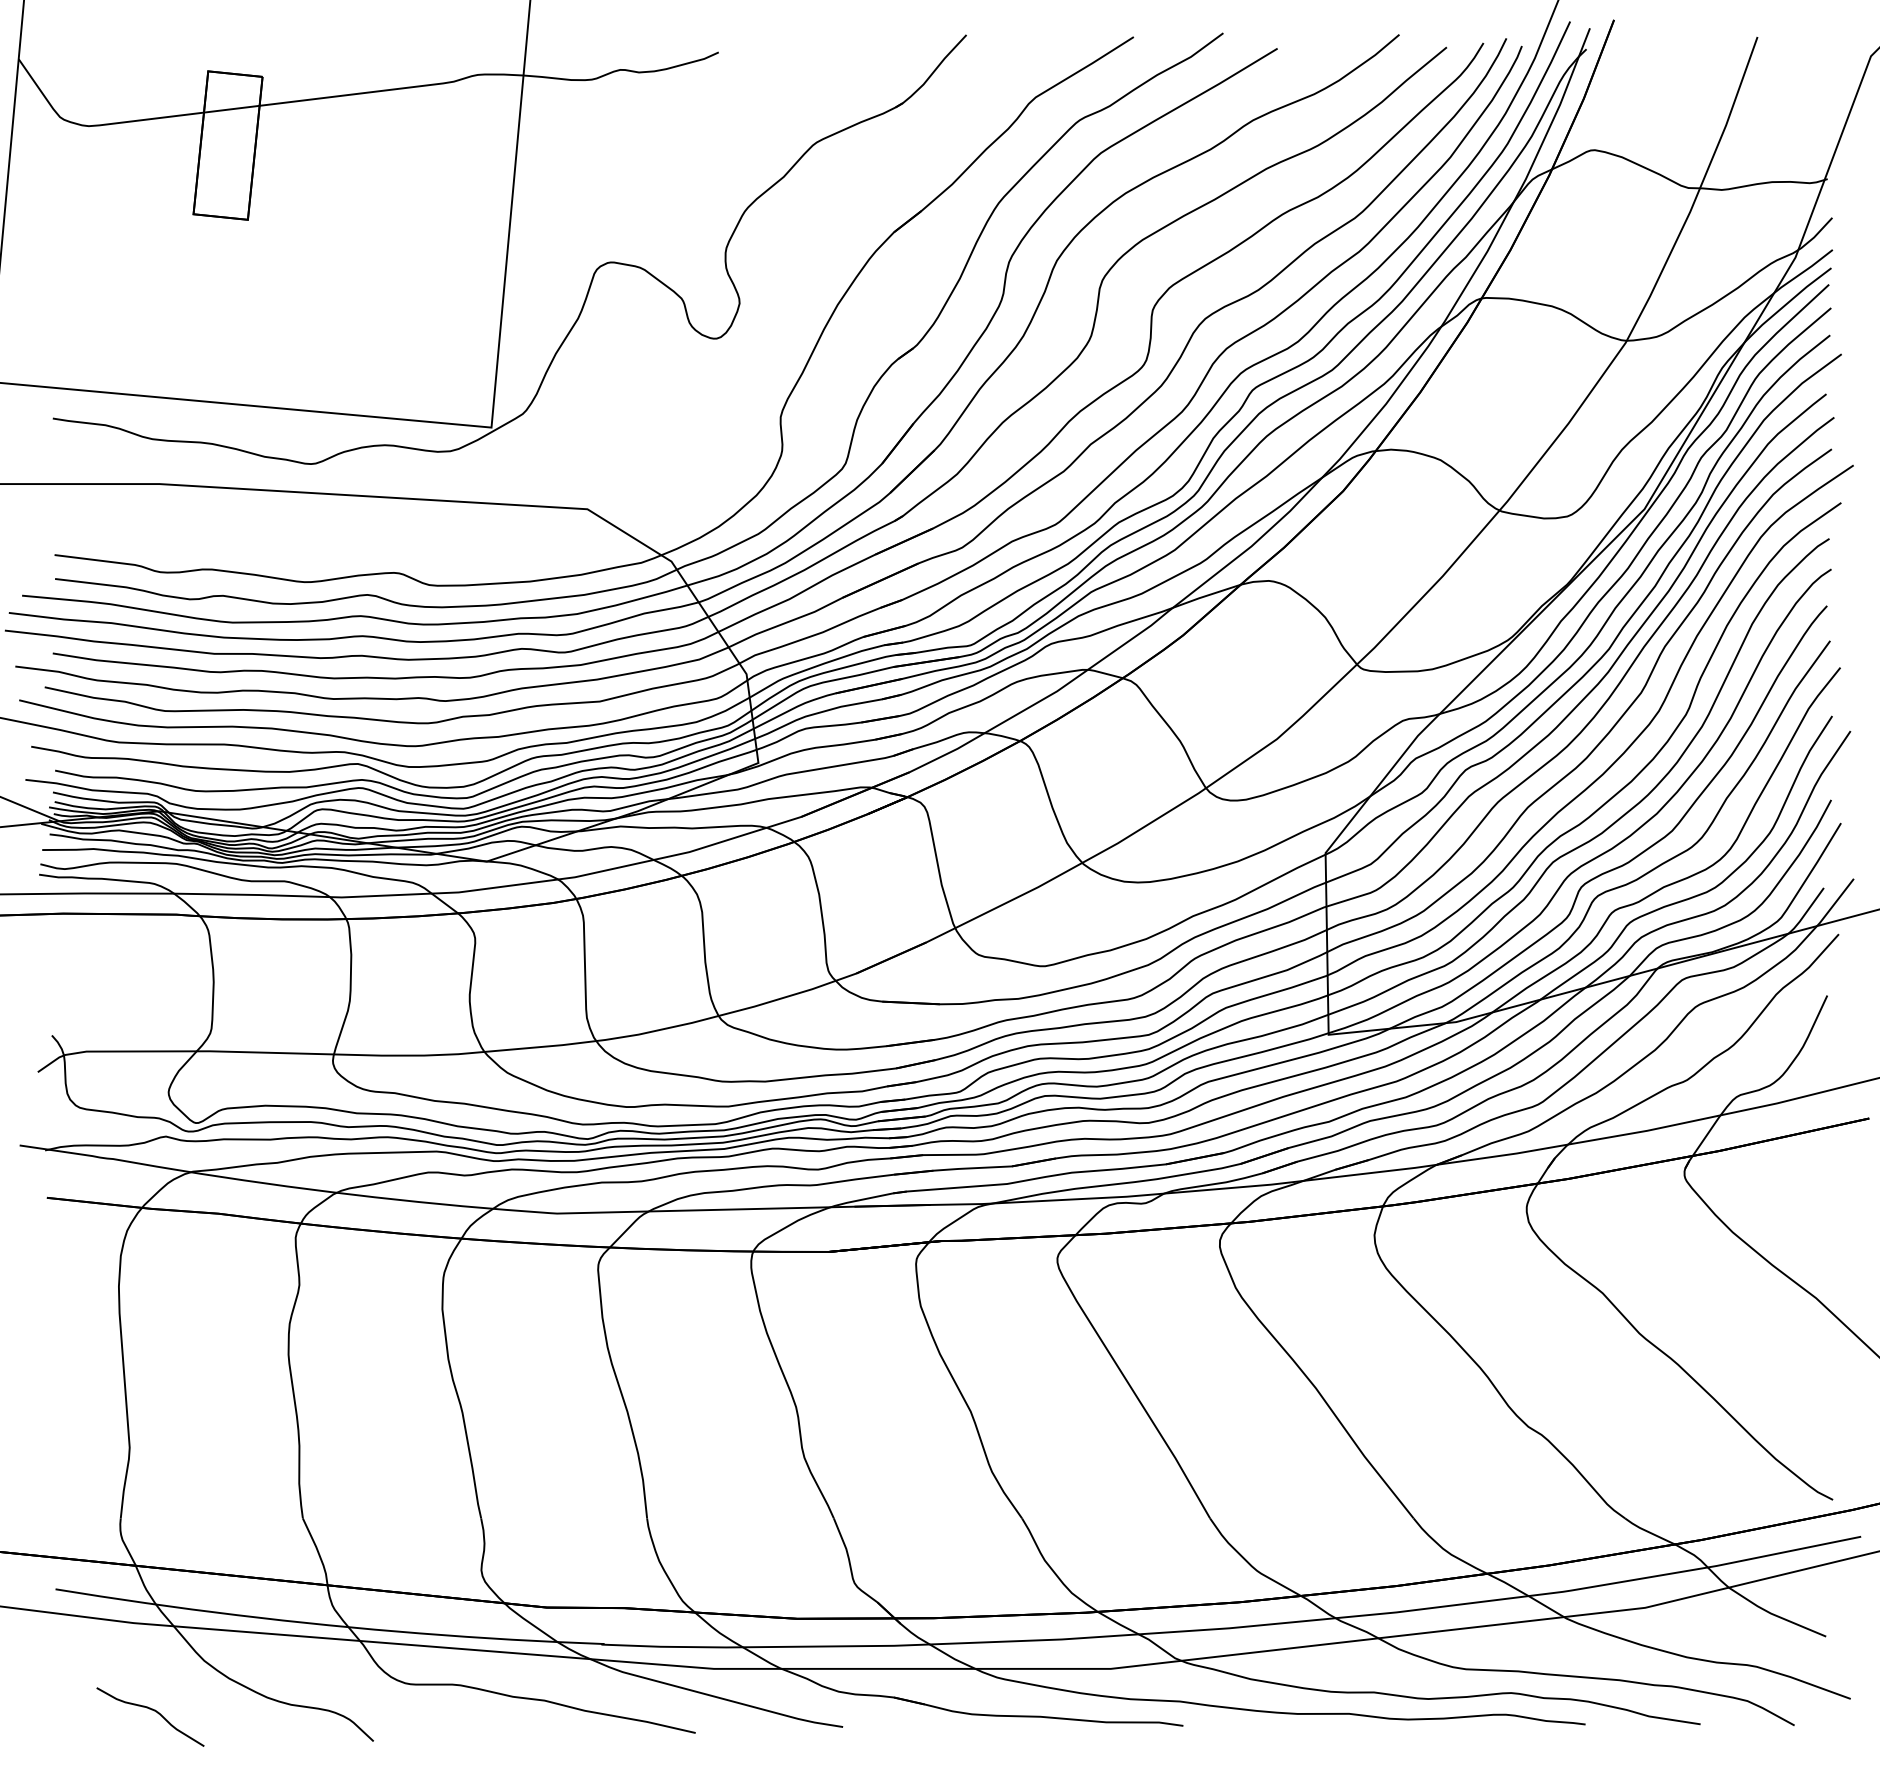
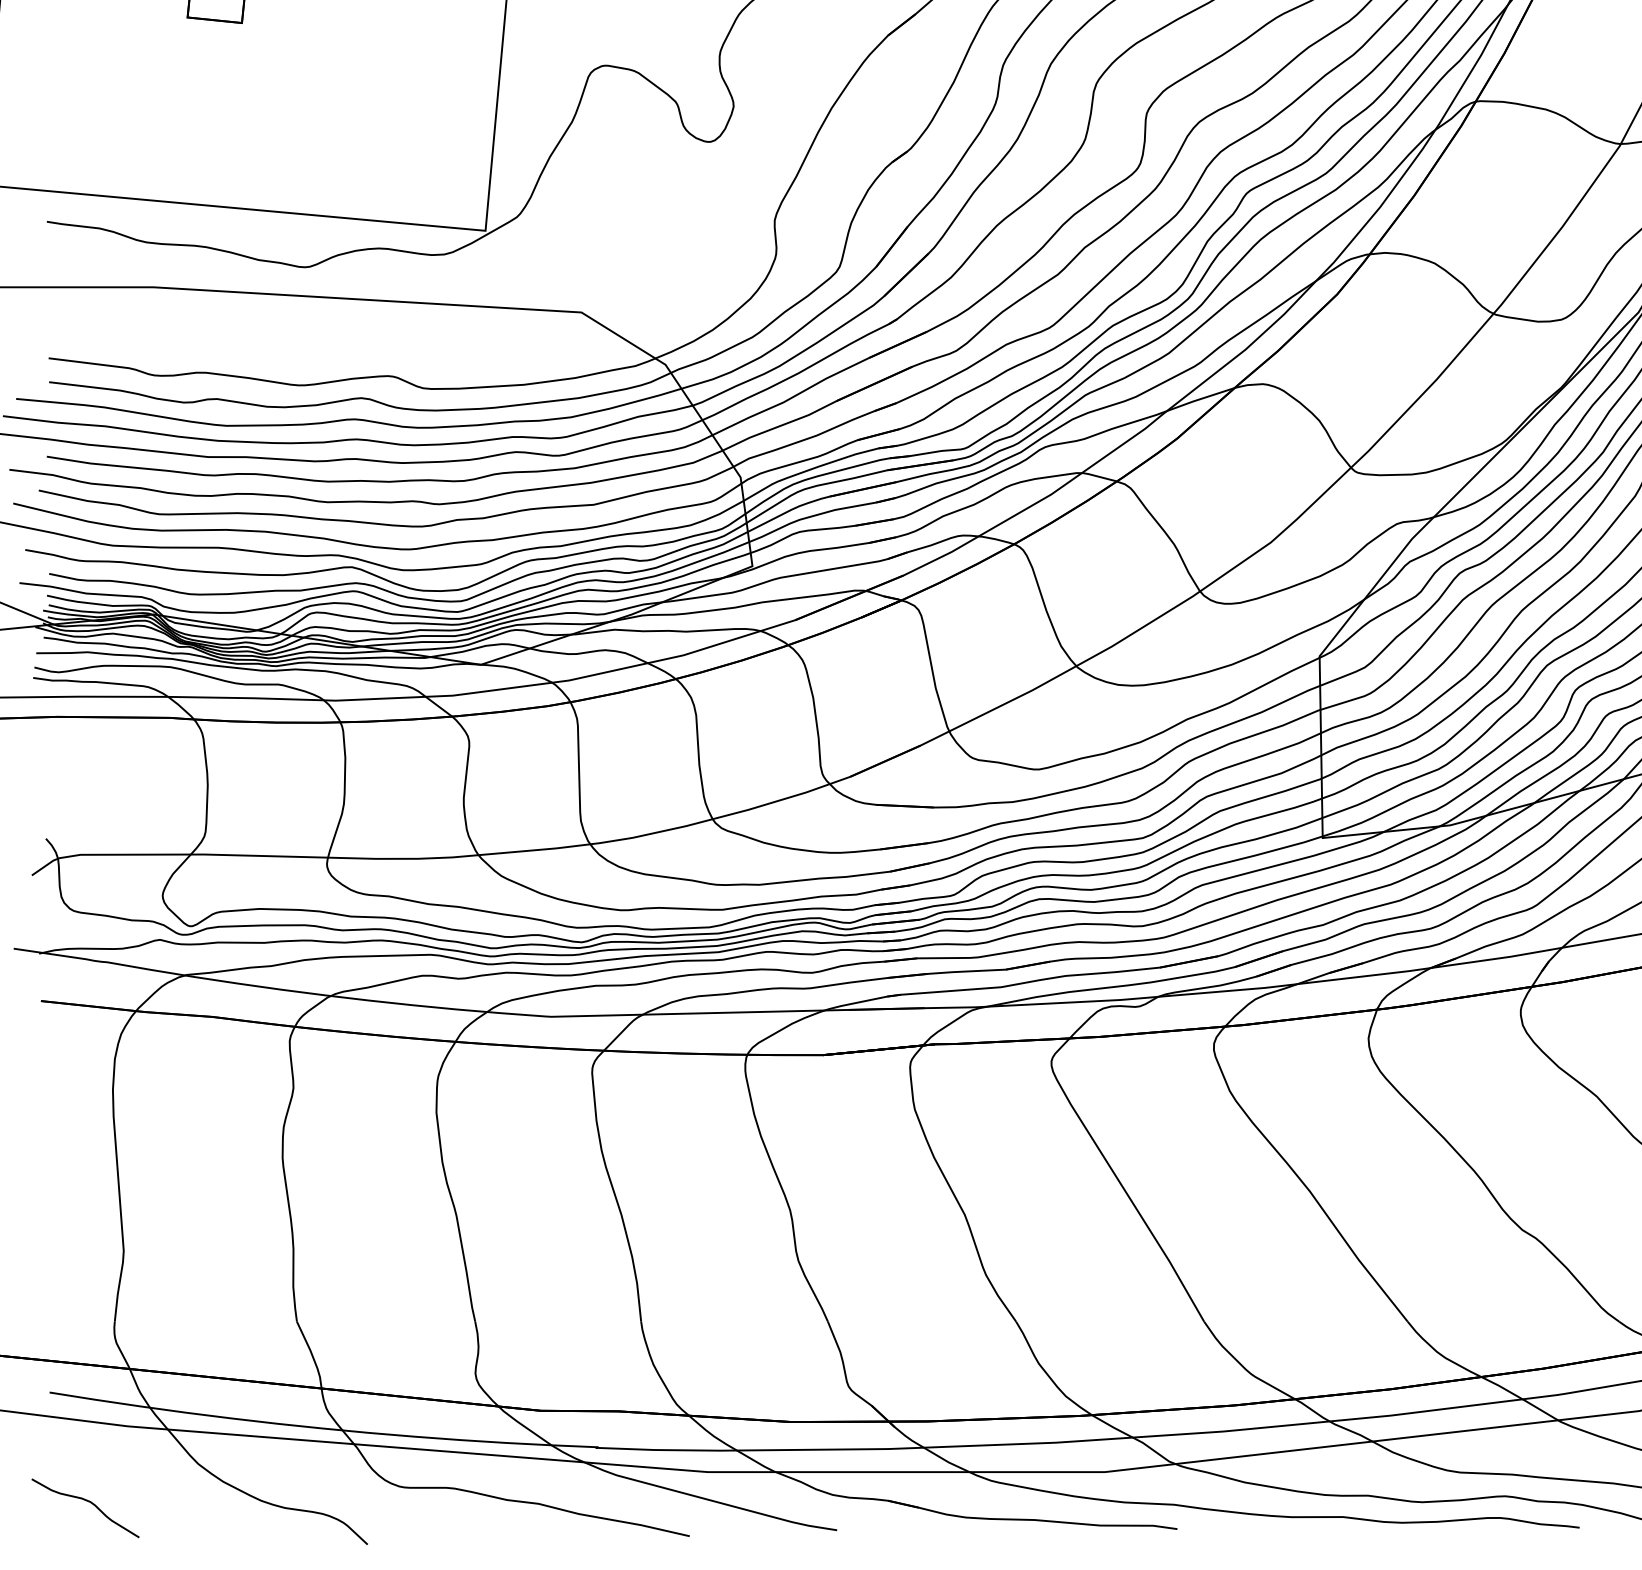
curve: (151, 1710) -> (86, 1501), moved

